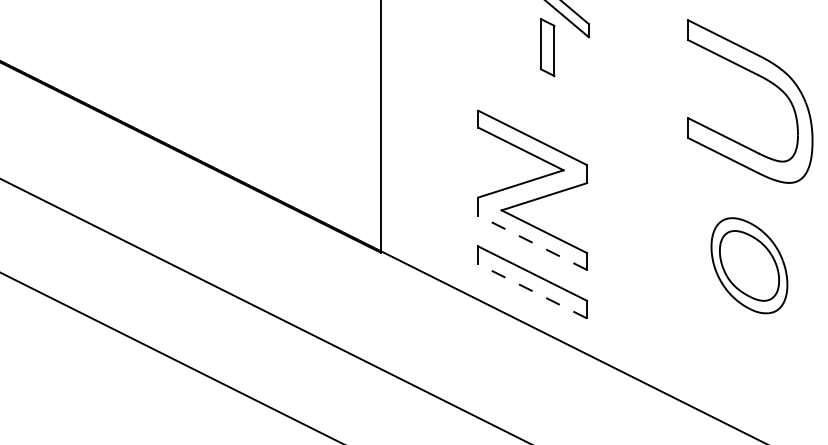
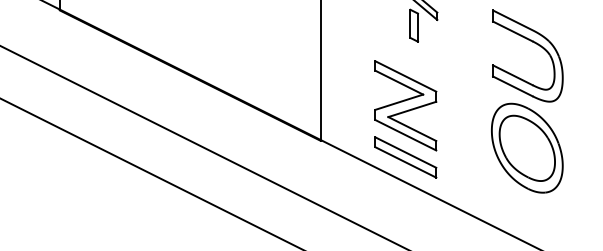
line: (532, 243) -> (405, 135), dashed -> solid
part: (749, 264) -> (527, 147), size x1.67
line: (532, 291) -> (405, 162), dashed -> solid

